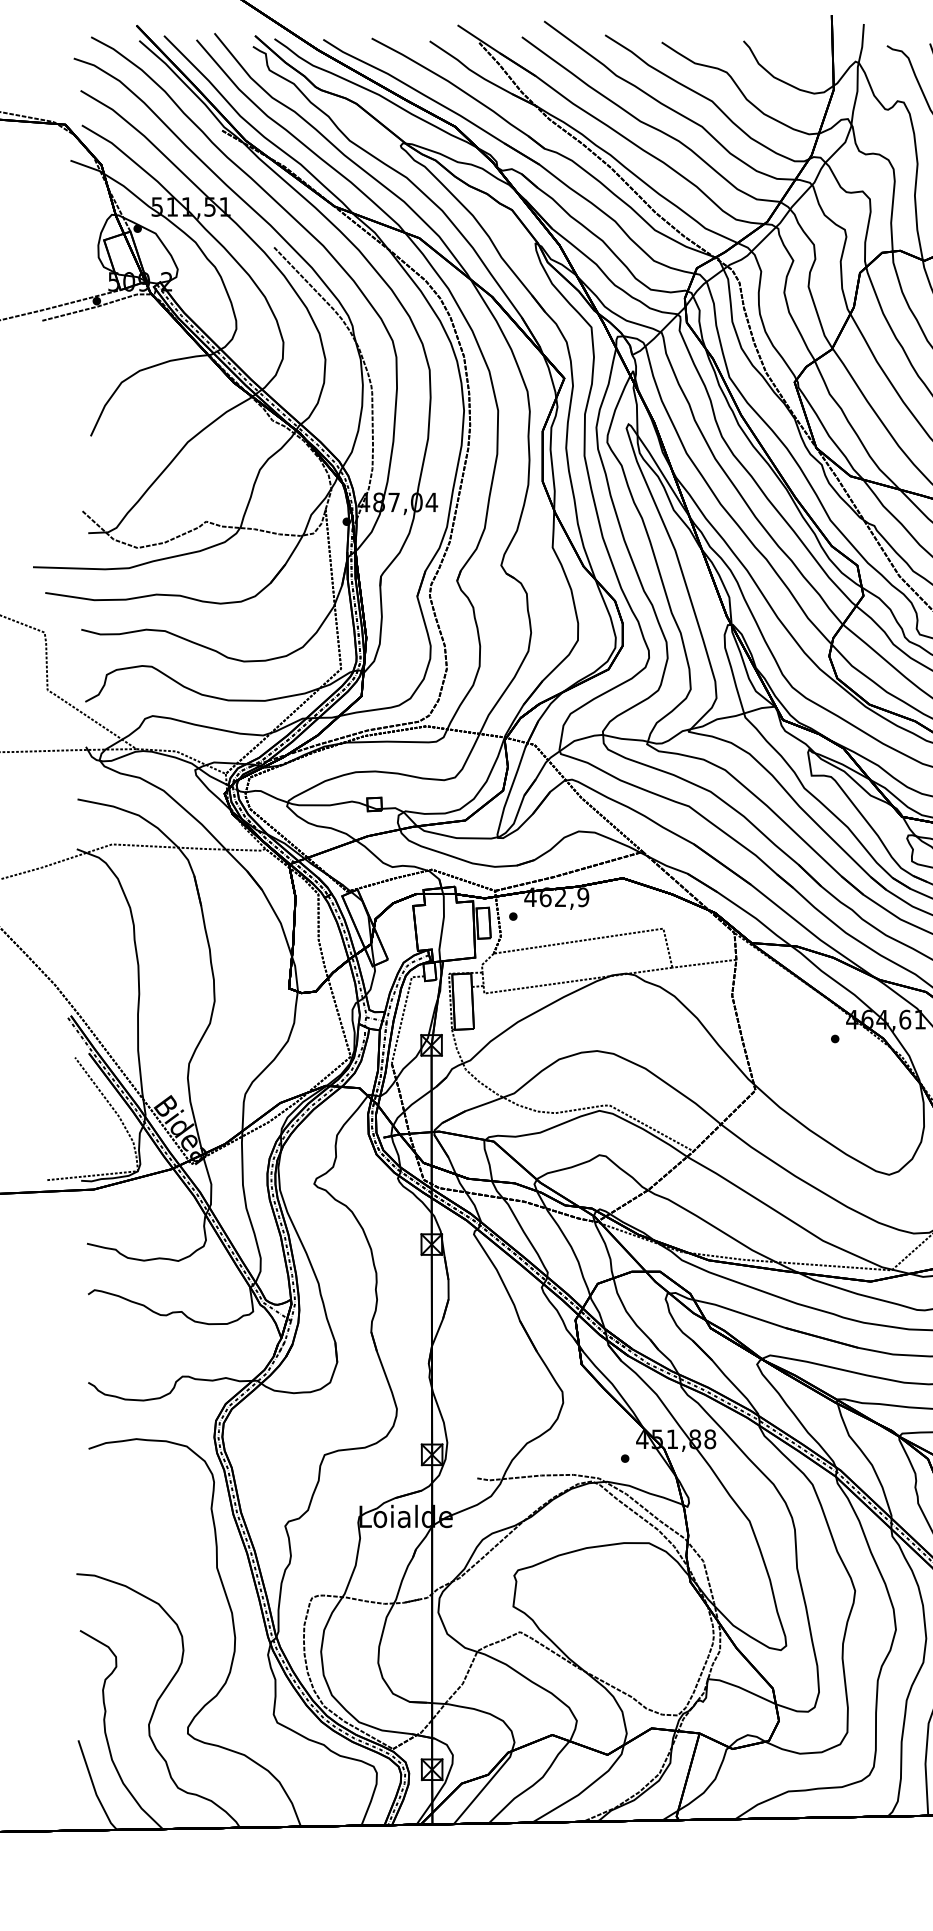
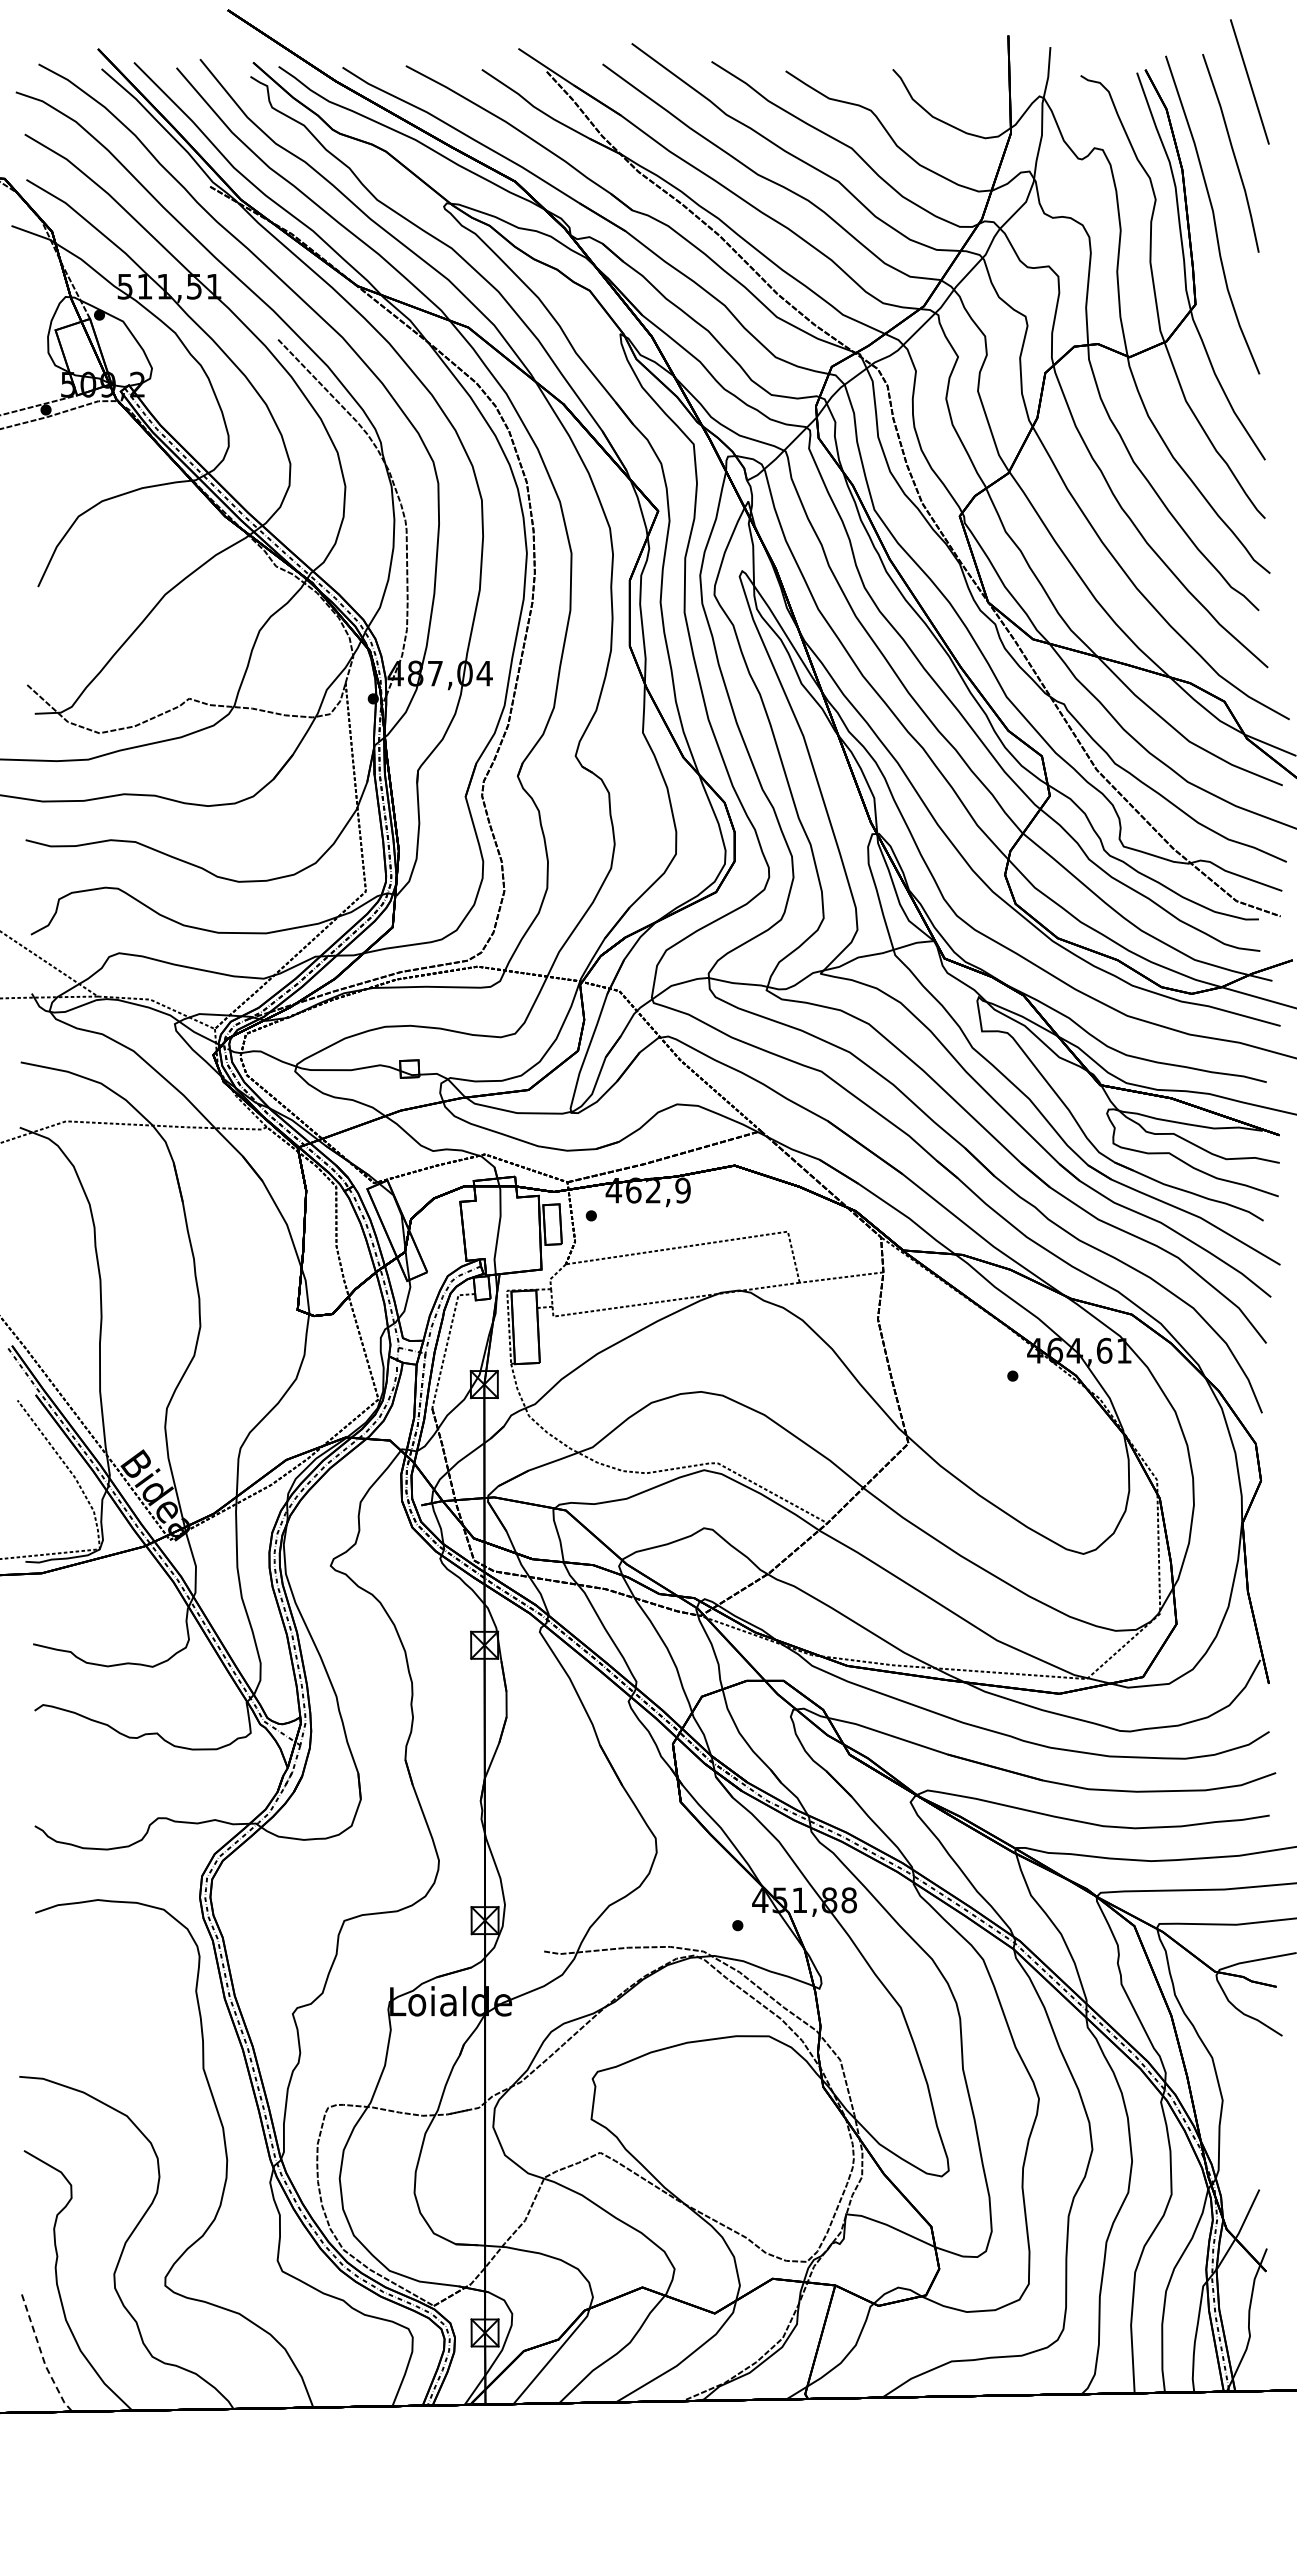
line: (94, 1788) -> (42, 2357), solid -> dashed

